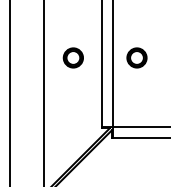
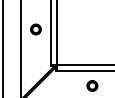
part: (136, 57) -> (68, 29), removed

